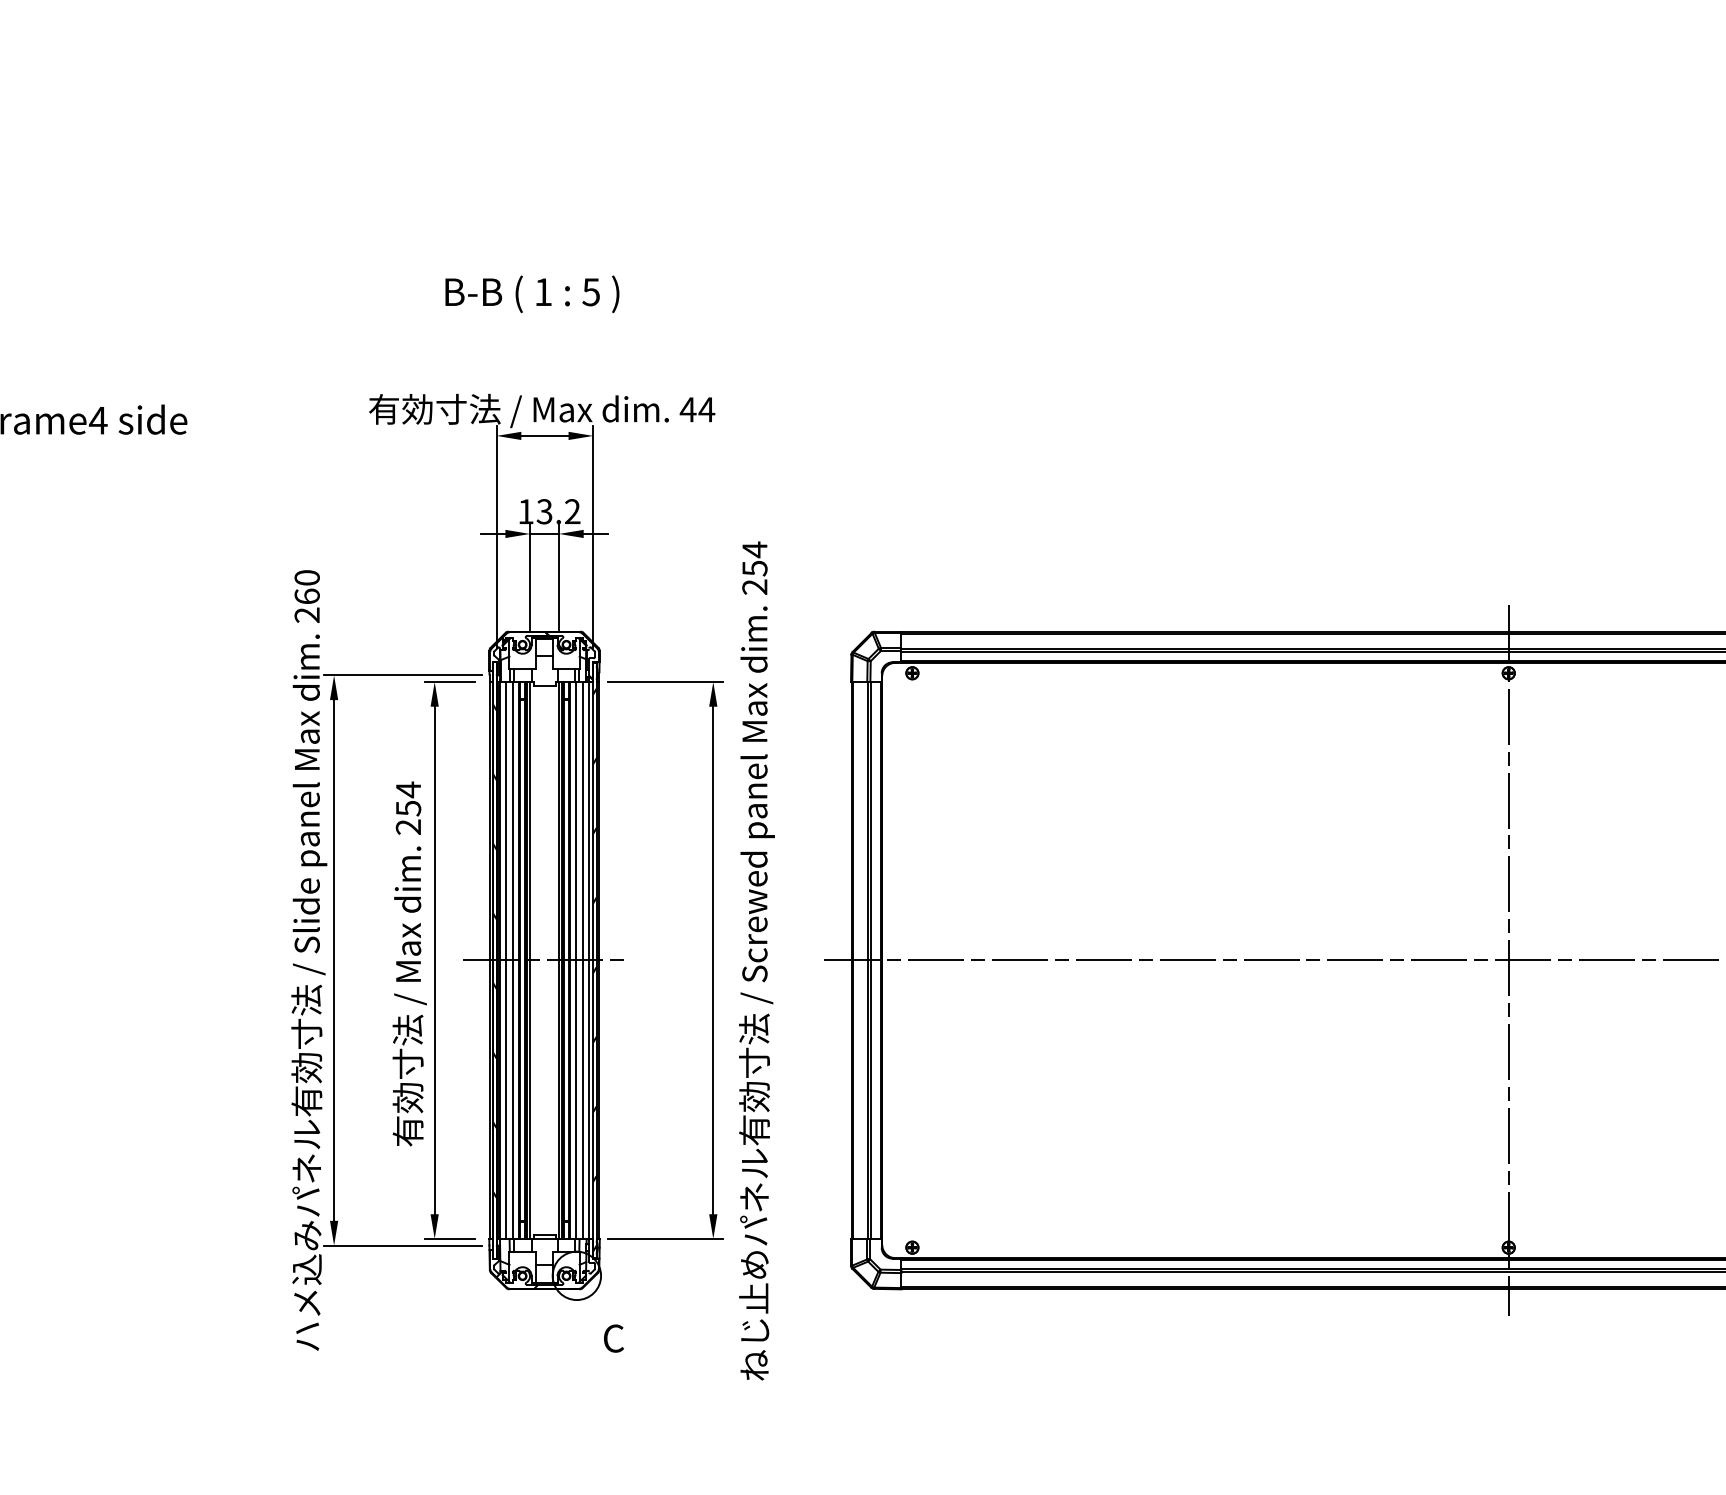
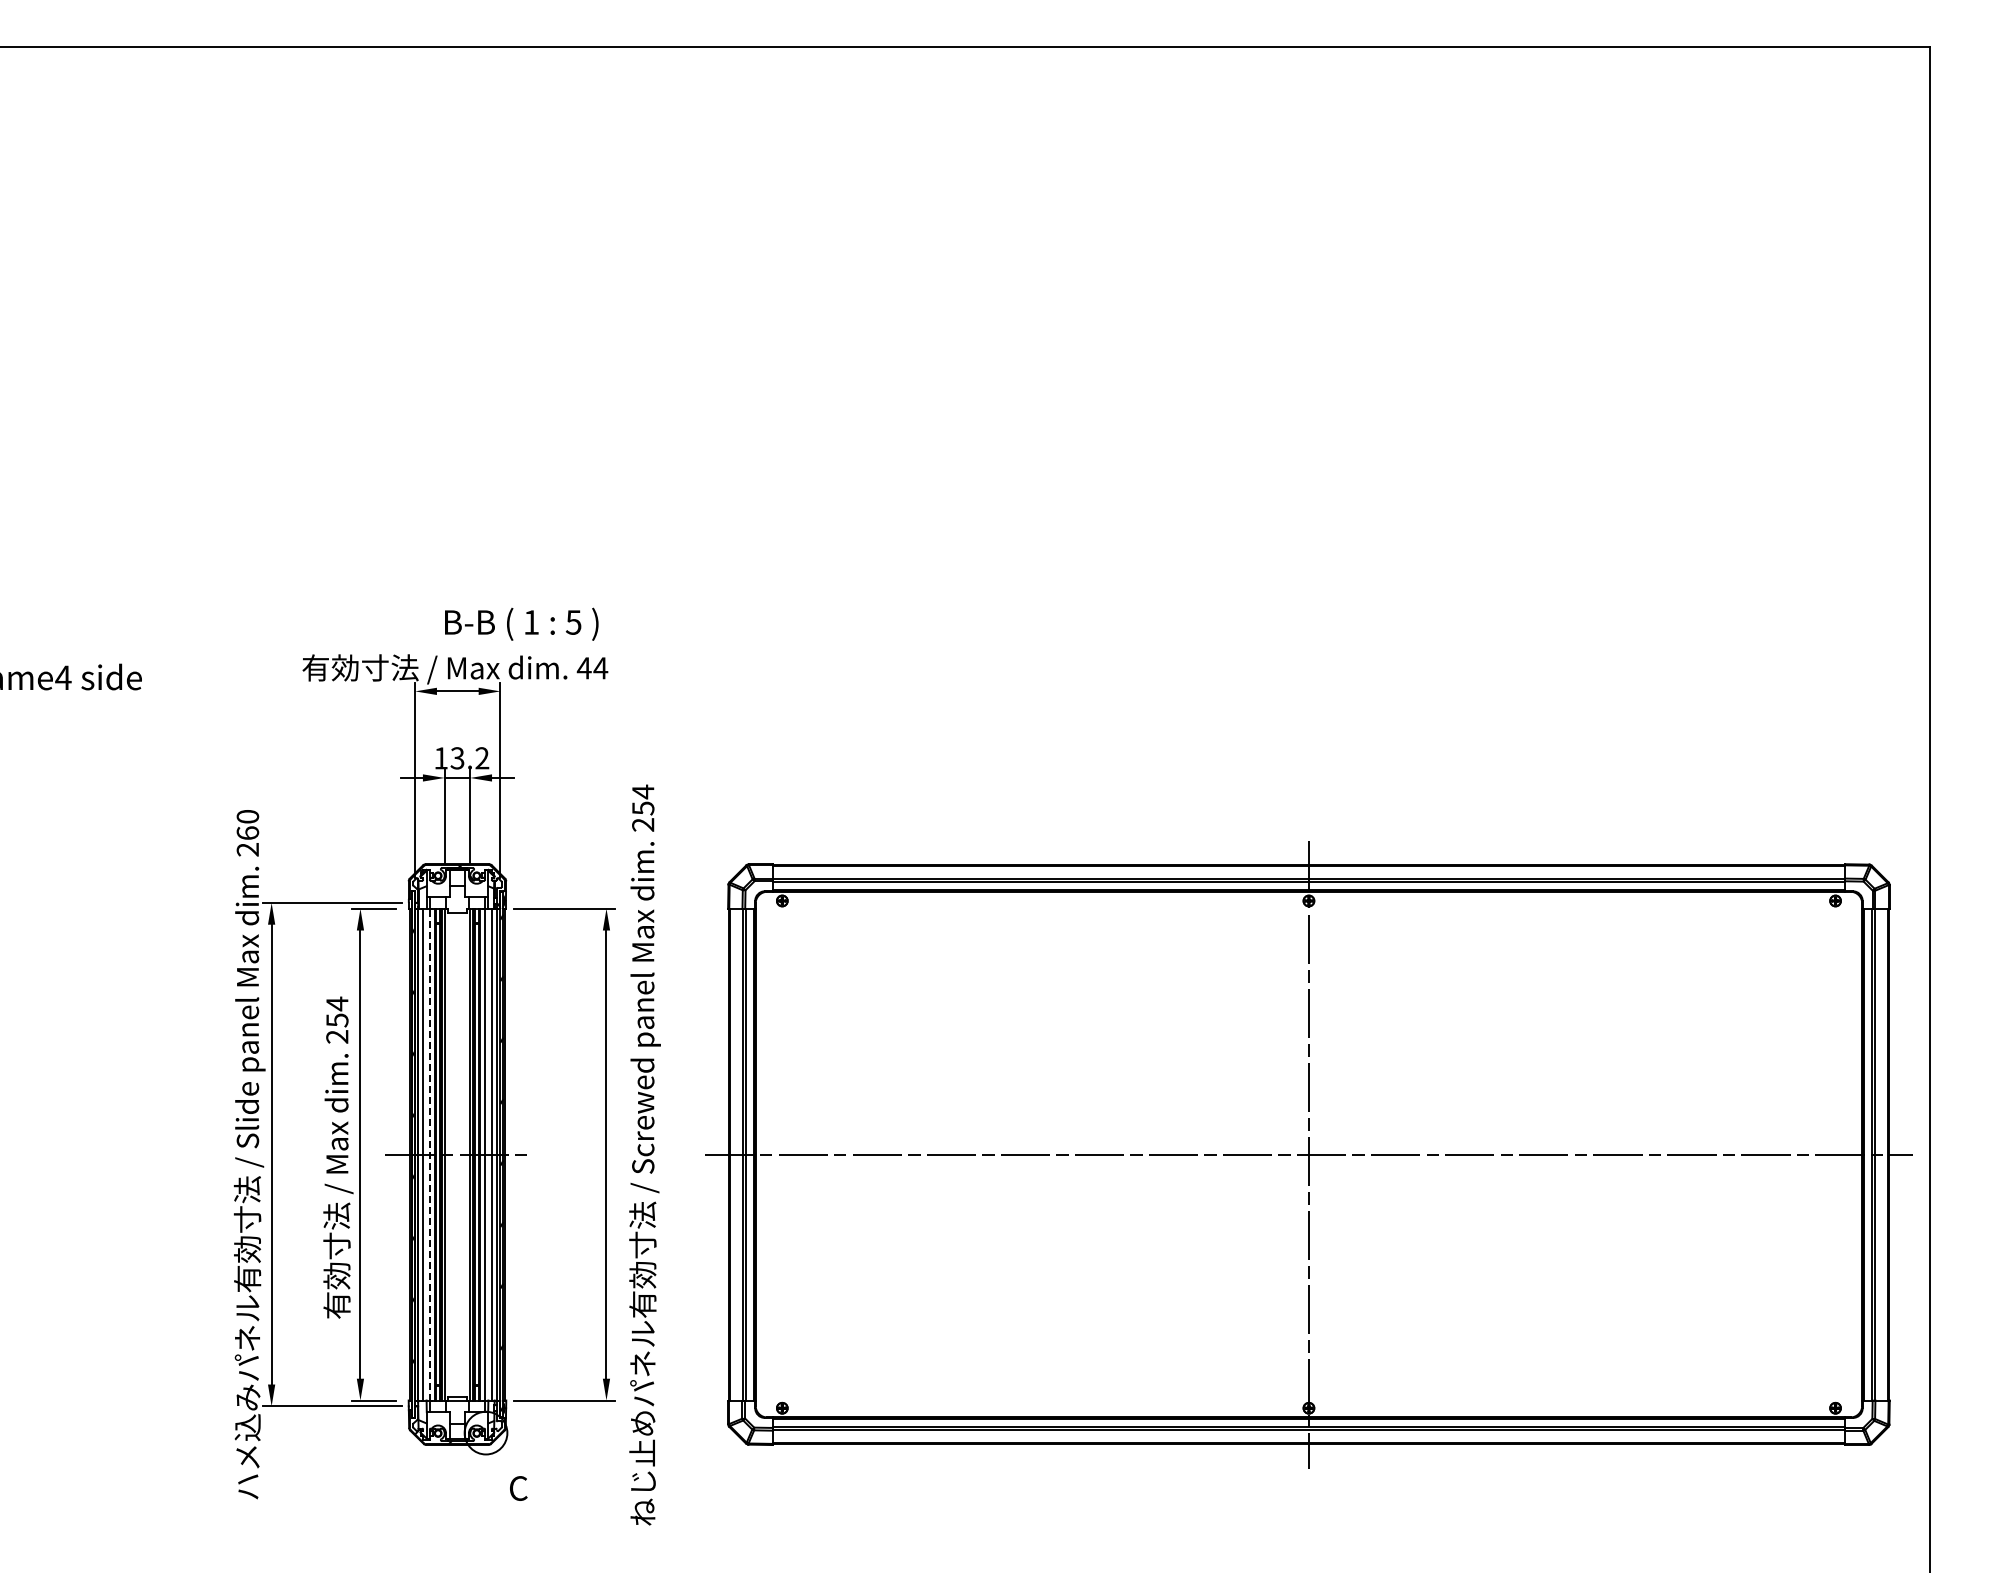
text: (532, 293) -> (521, 623), moved
line: (512, 960) -> (429, 1154), solid -> dashed

